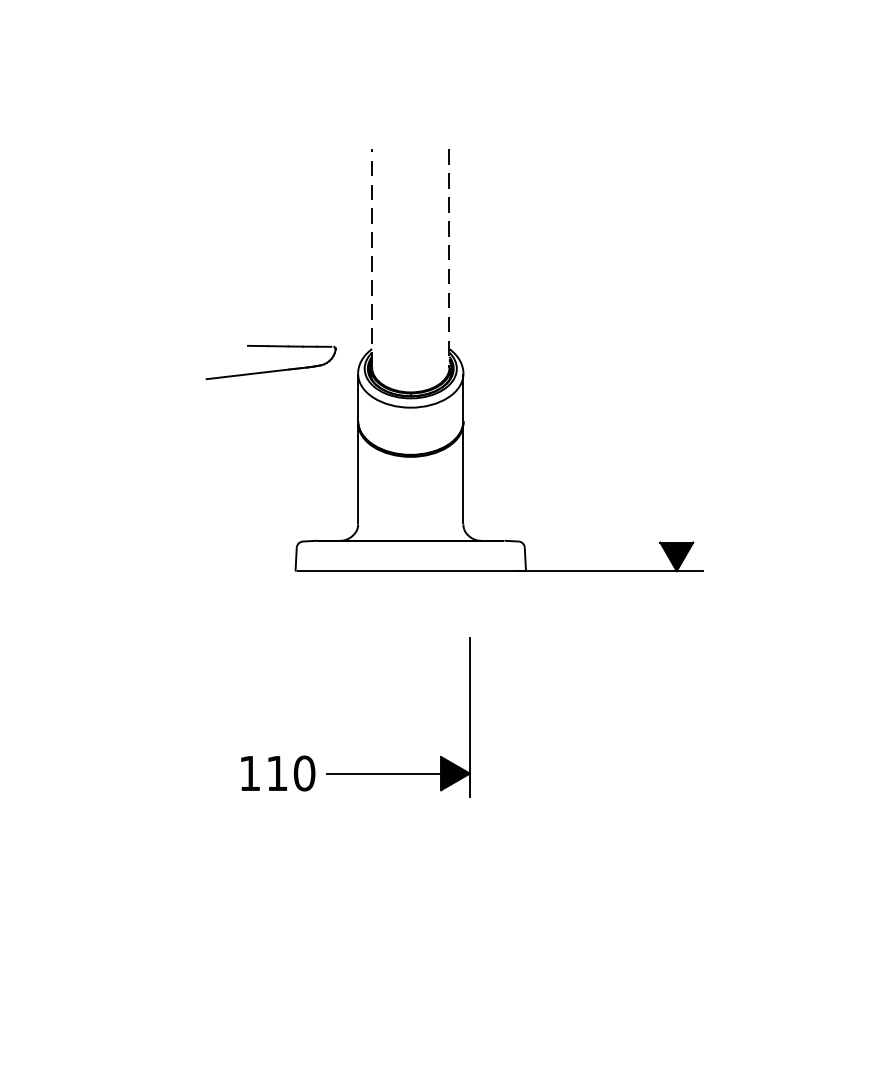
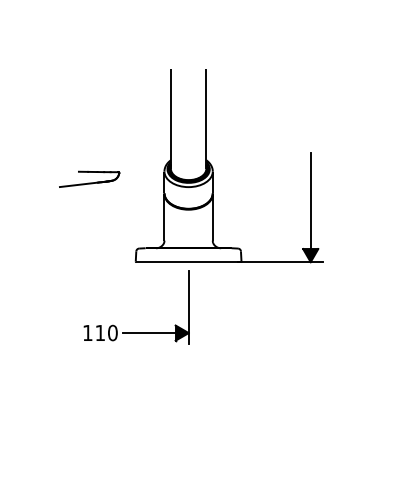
line: (371, 258) -> (170, 118), dashed -> solid
line: (449, 260) -> (206, 119), dashed -> solid
part: (271, 360) -> (89, 178), moved
line: (676, 438) -> (310, 201), added
part: (356, 772) -> (136, 332), moved

